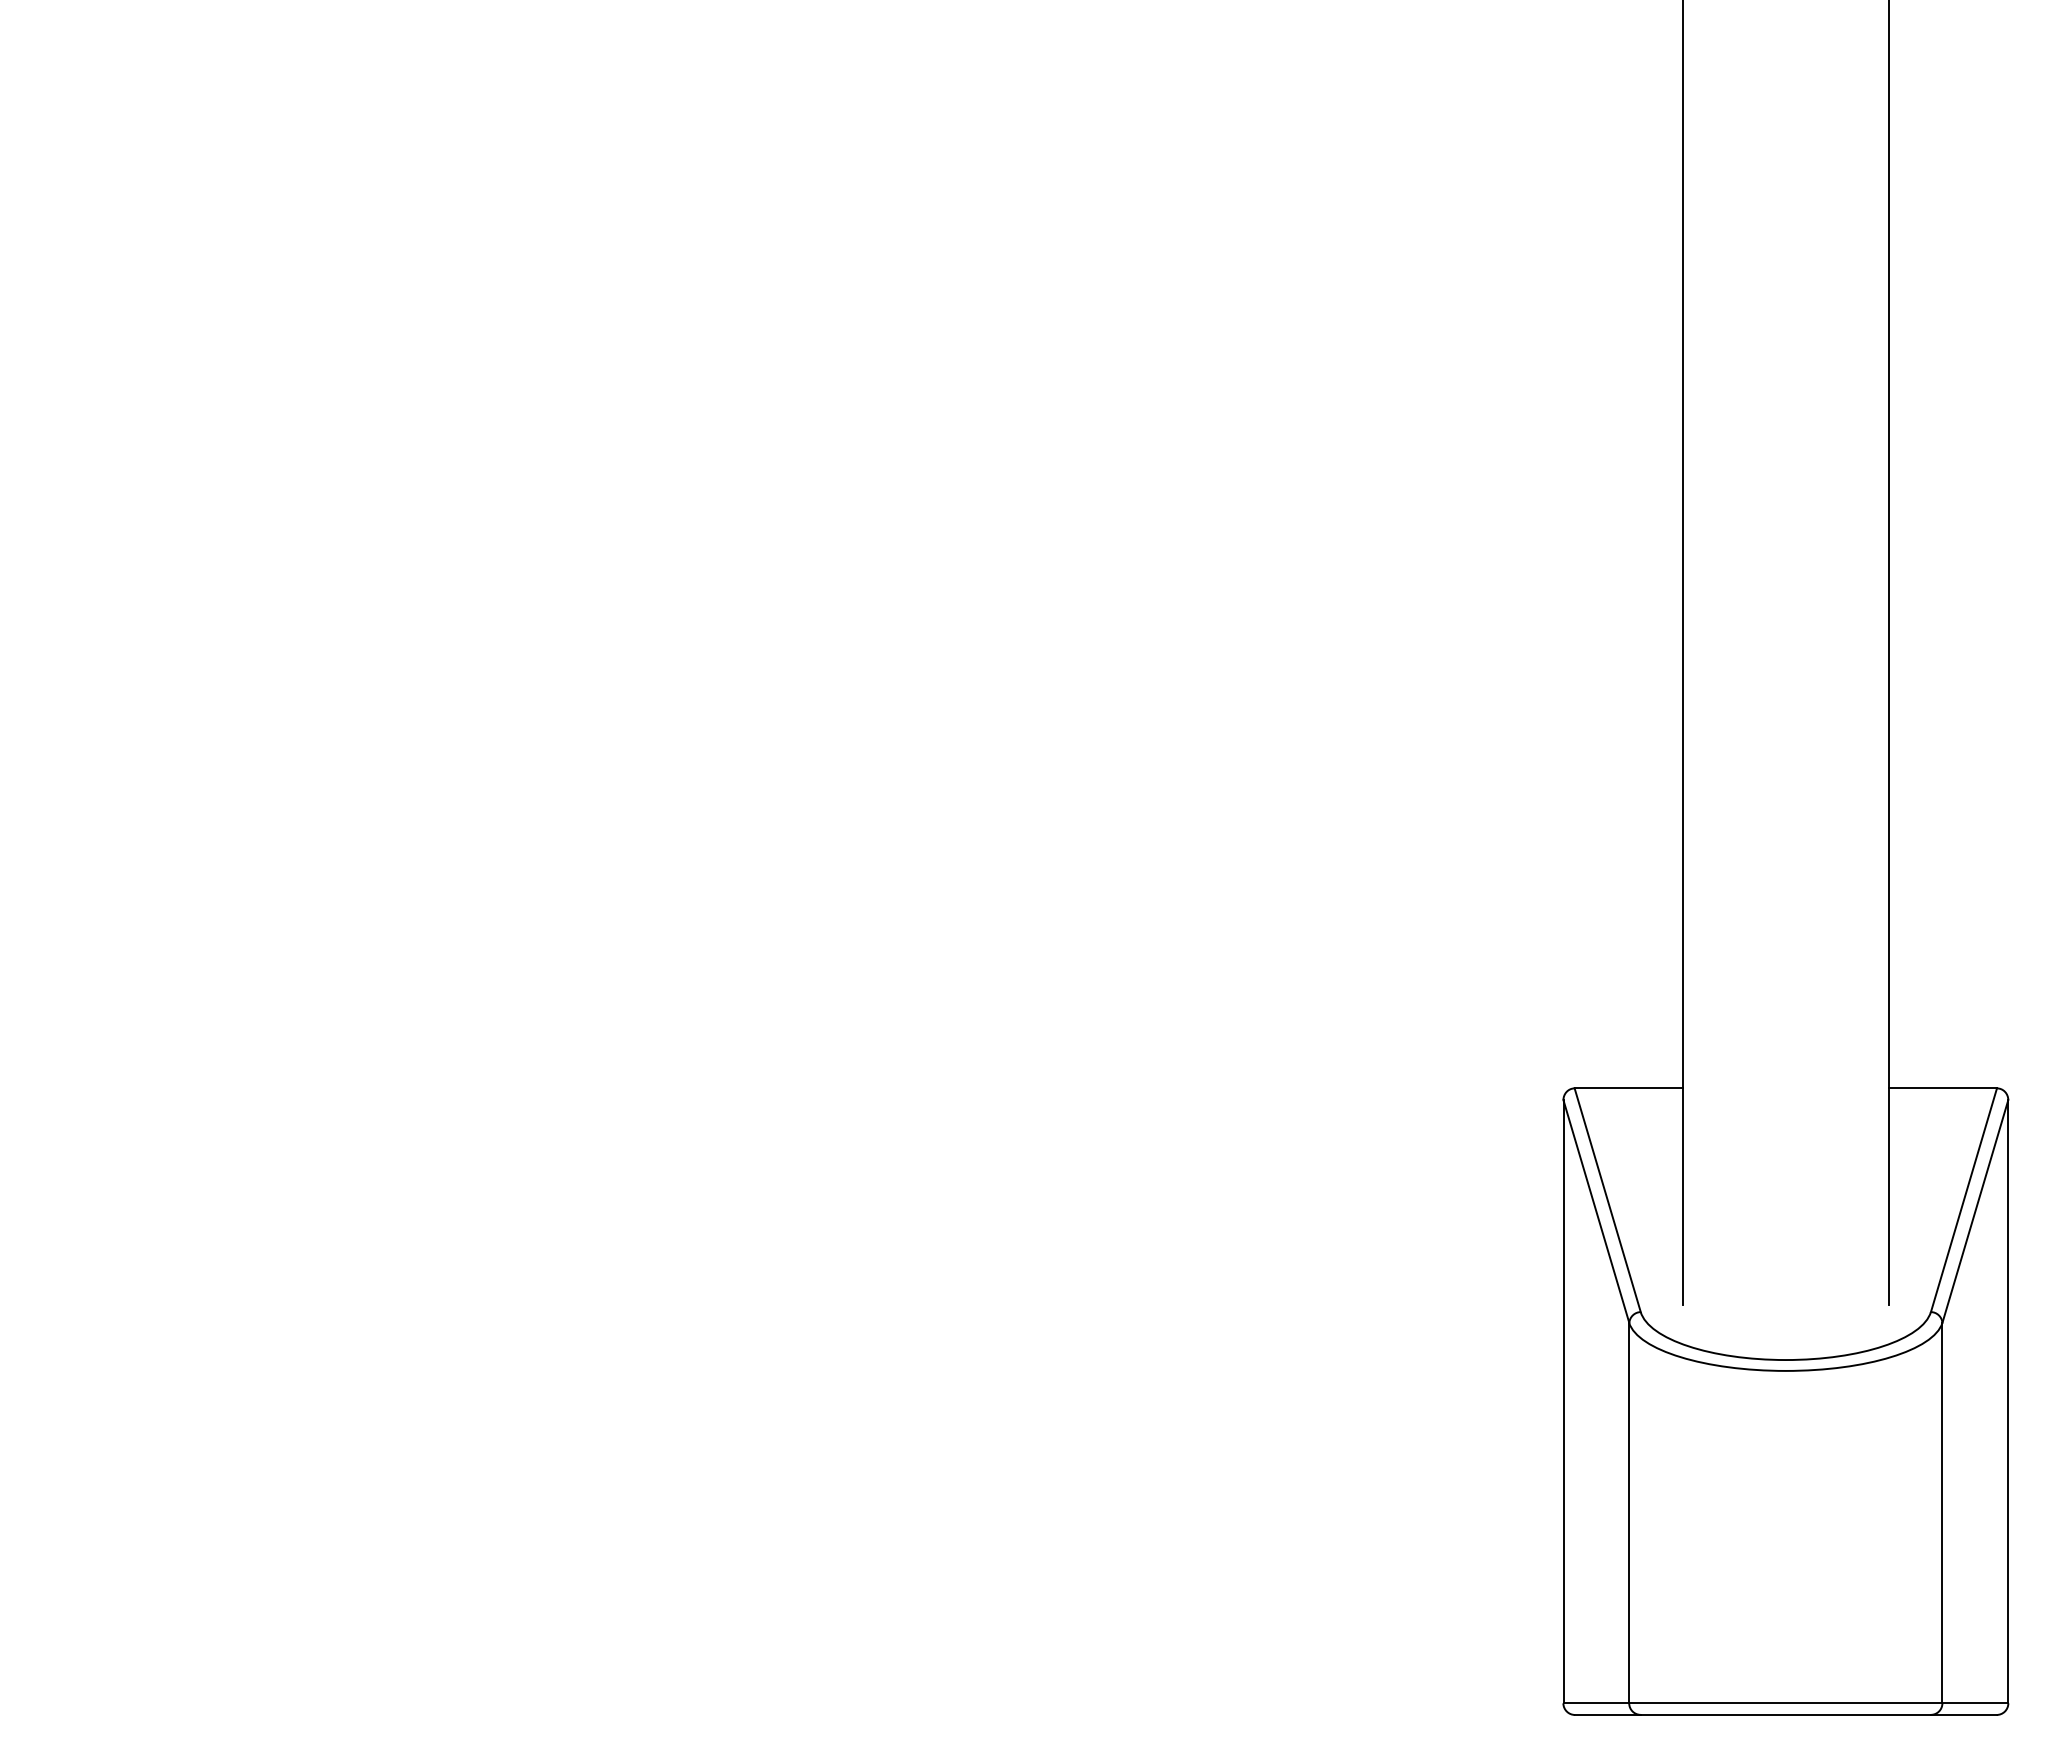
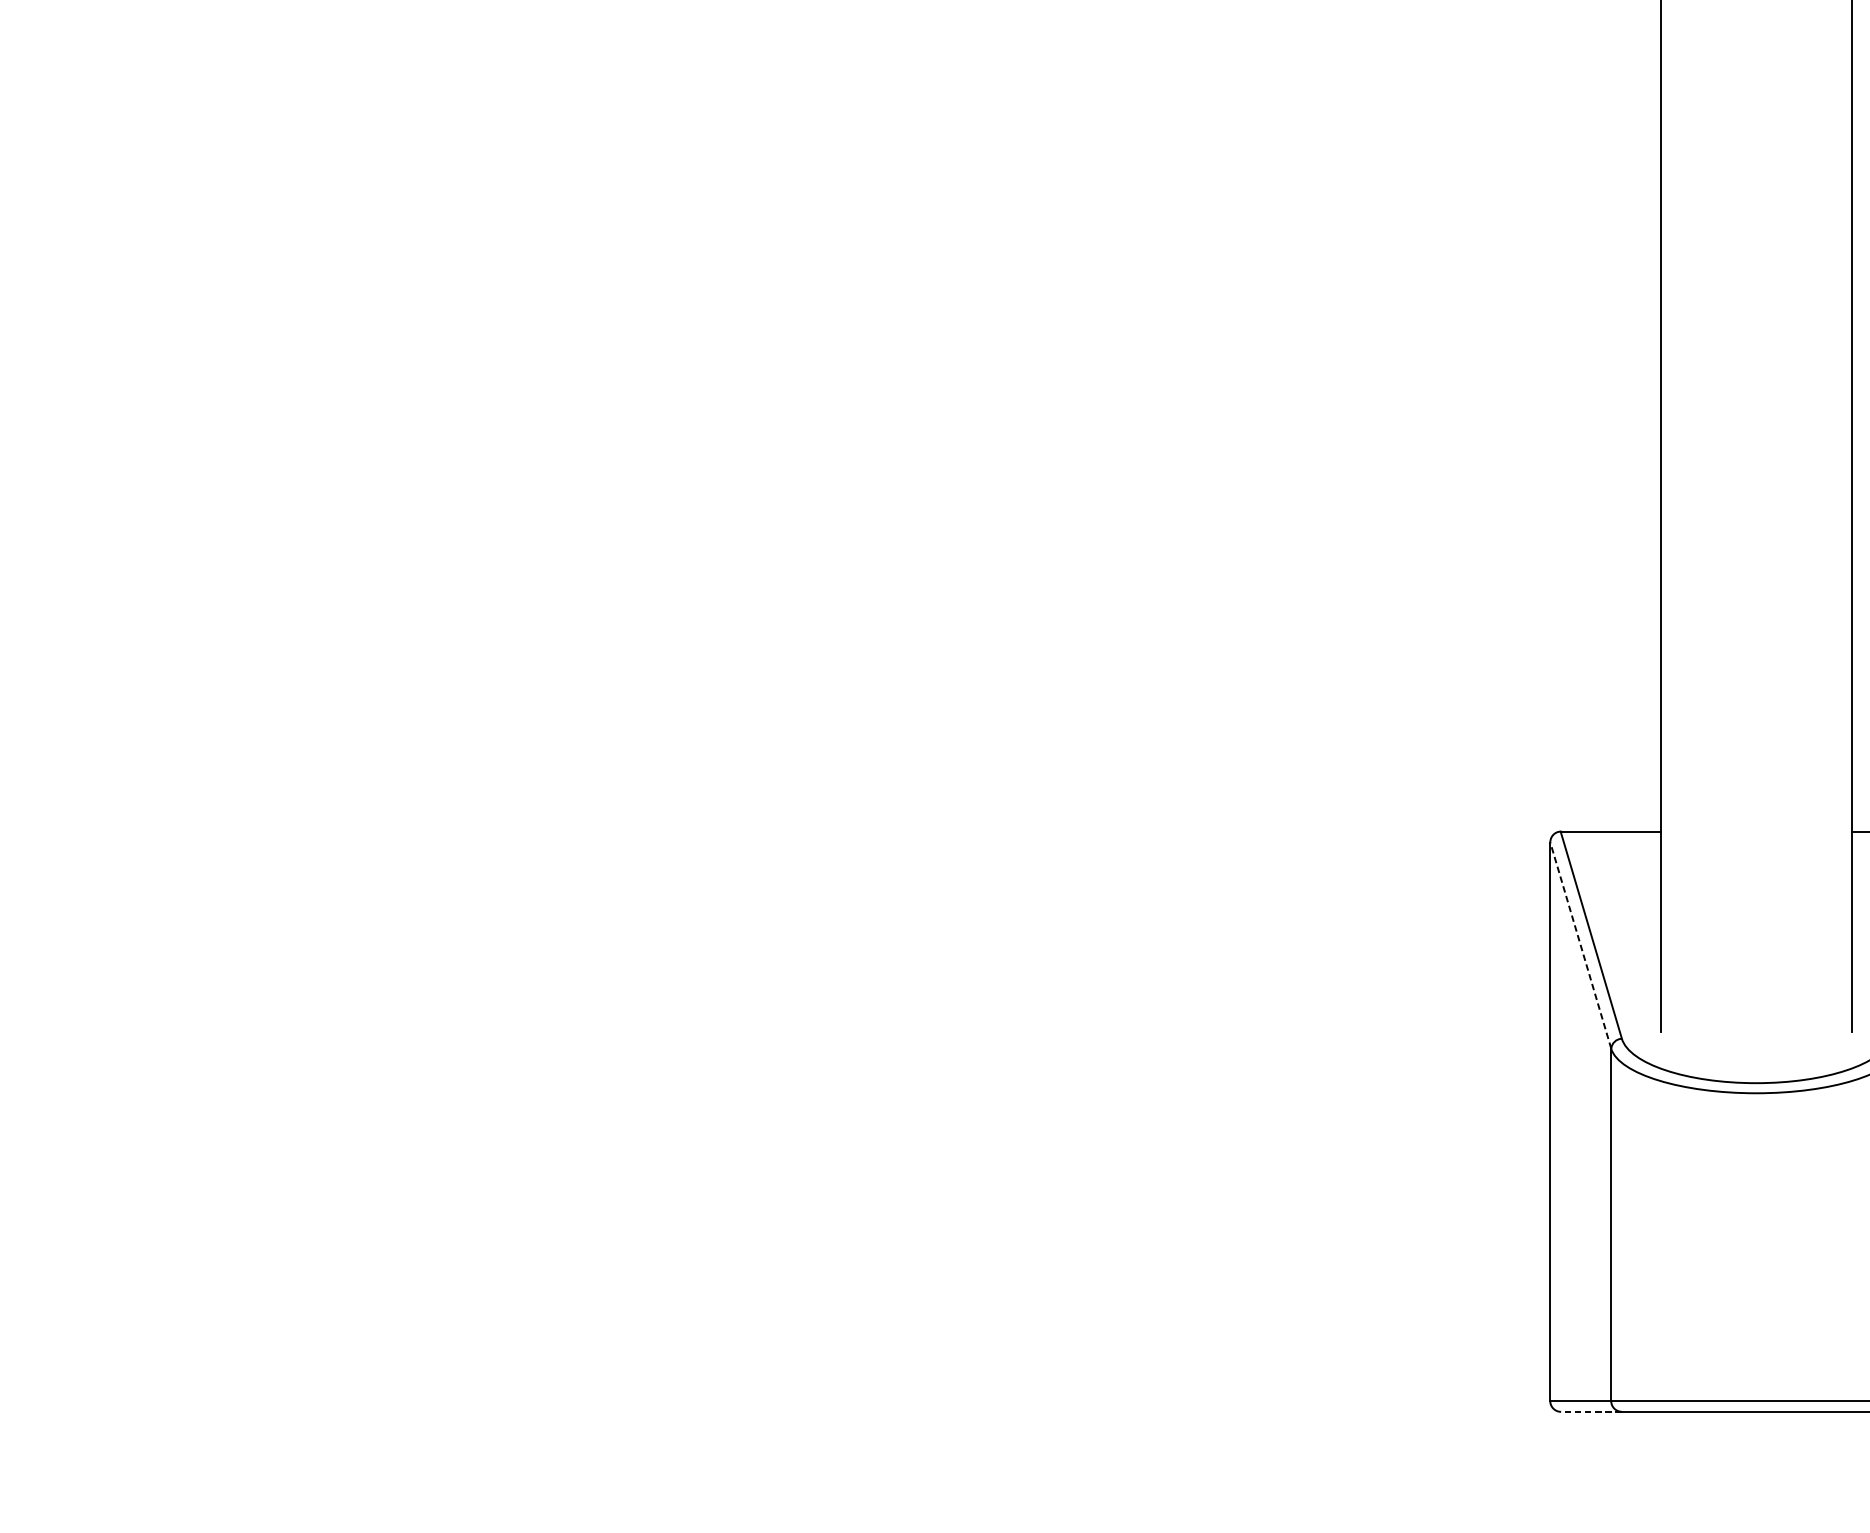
line: (1596, 1211) -> (1580, 945), solid -> dashed
line: (1607, 1714) -> (1591, 1411), solid -> dashed

